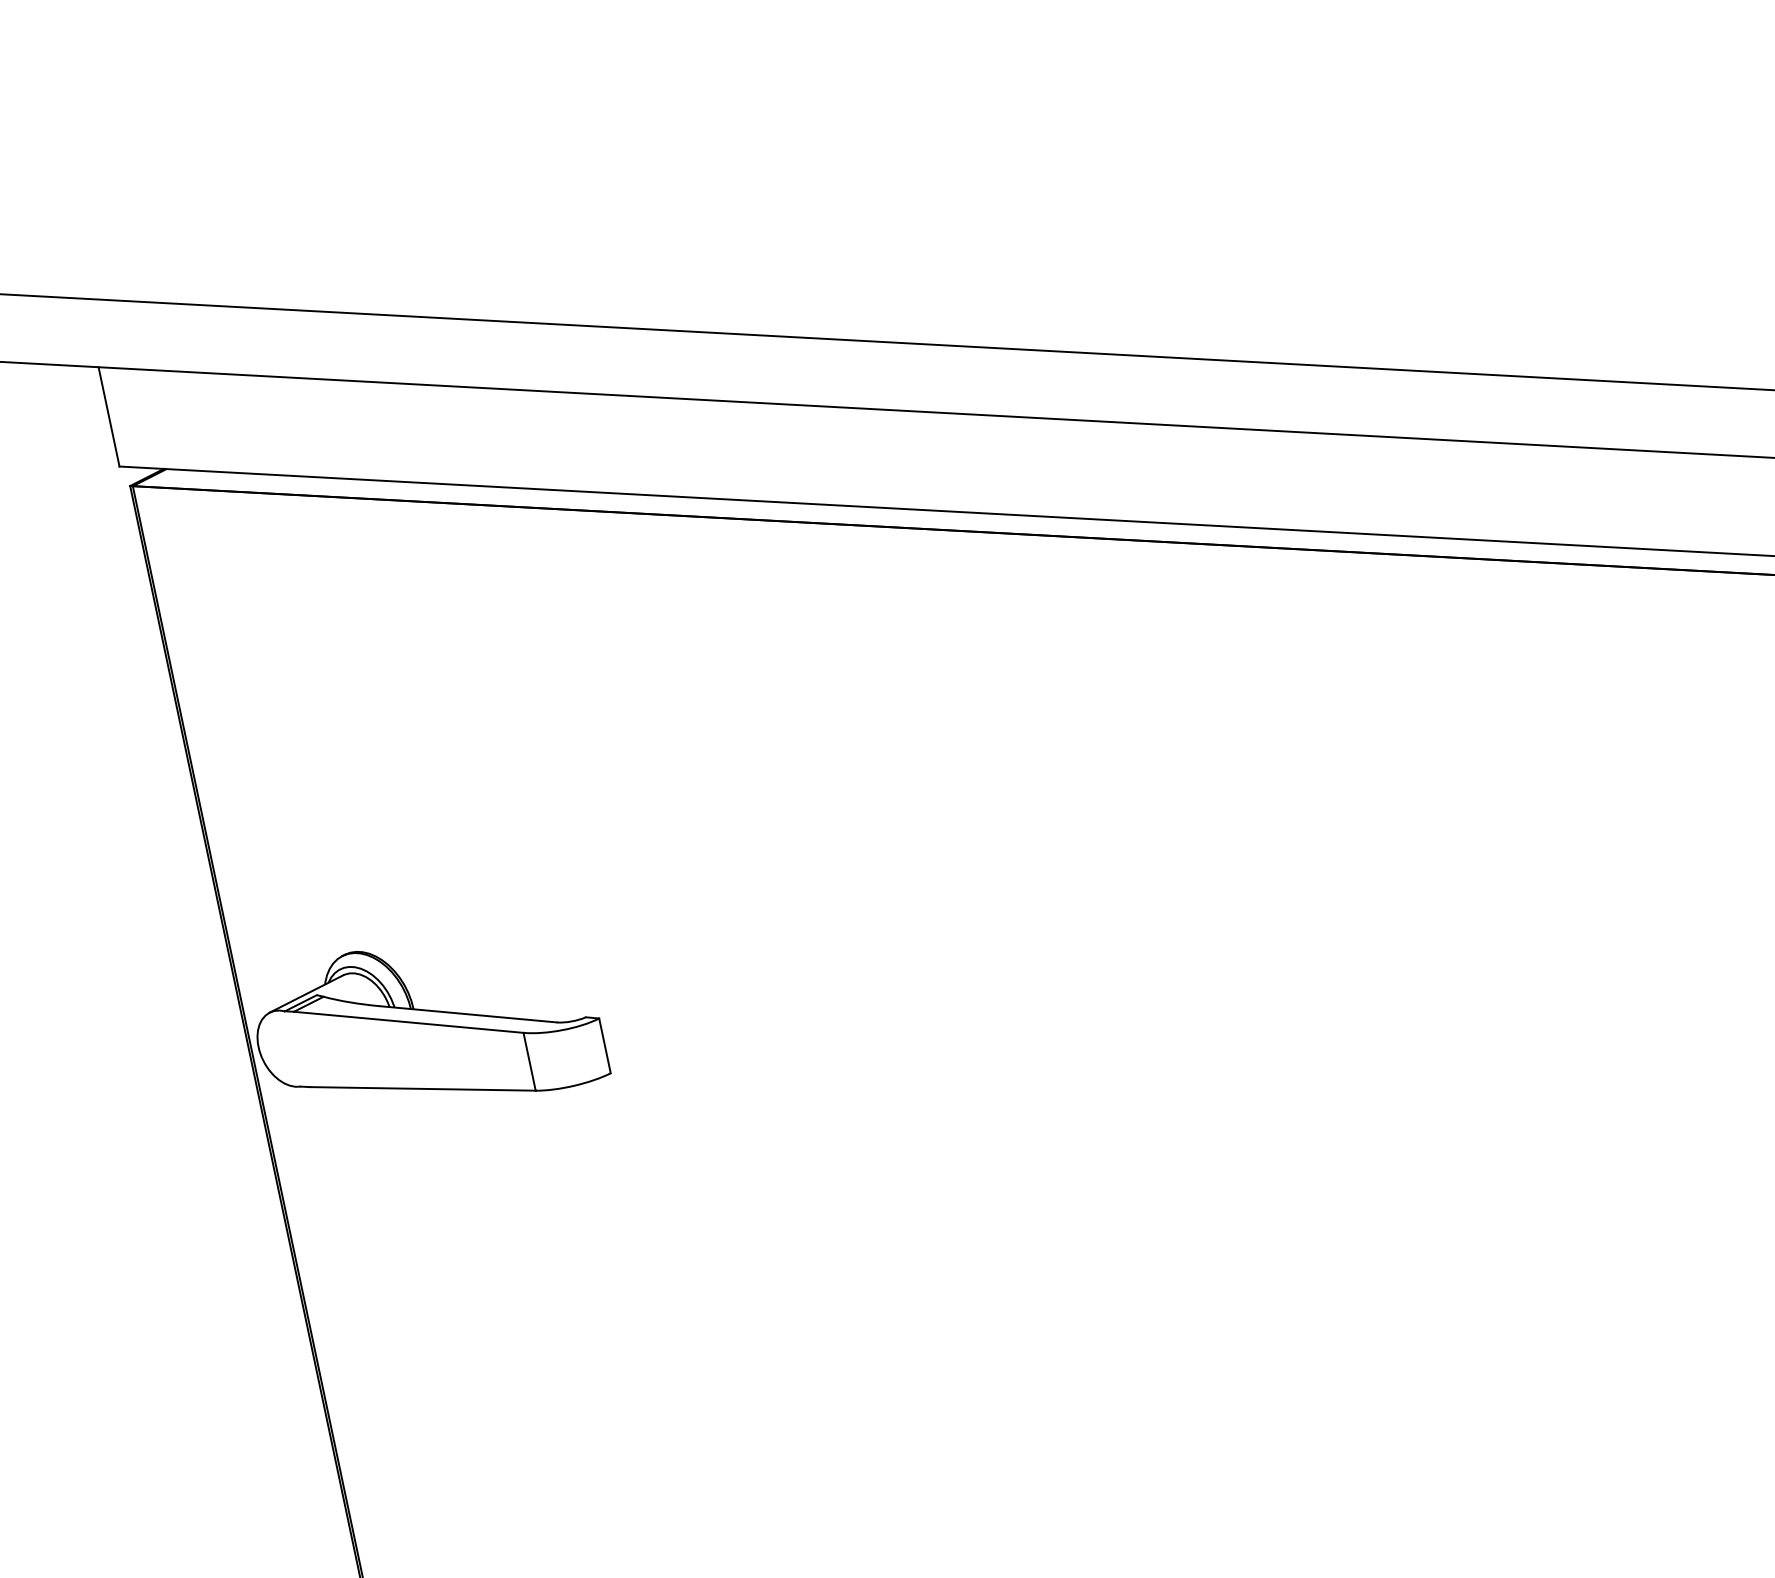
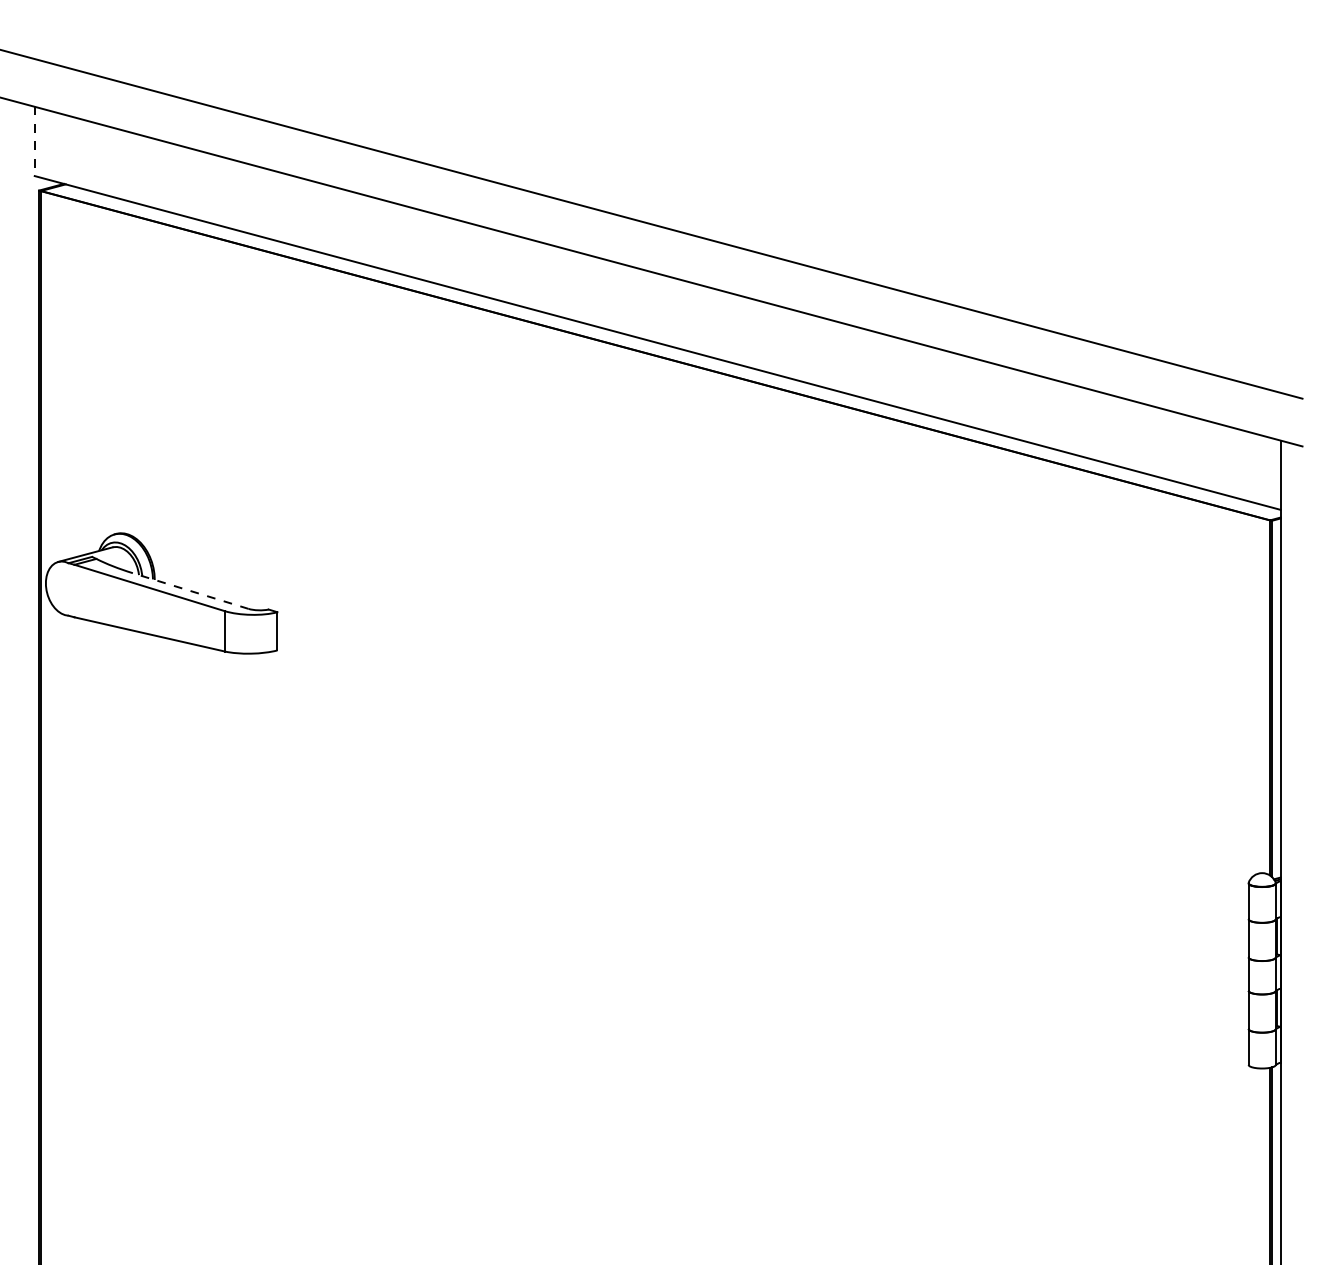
line: (108, 417) -> (34, 141), solid -> dashed
line: (468, 1015) -> (190, 591), solid -> dashed

